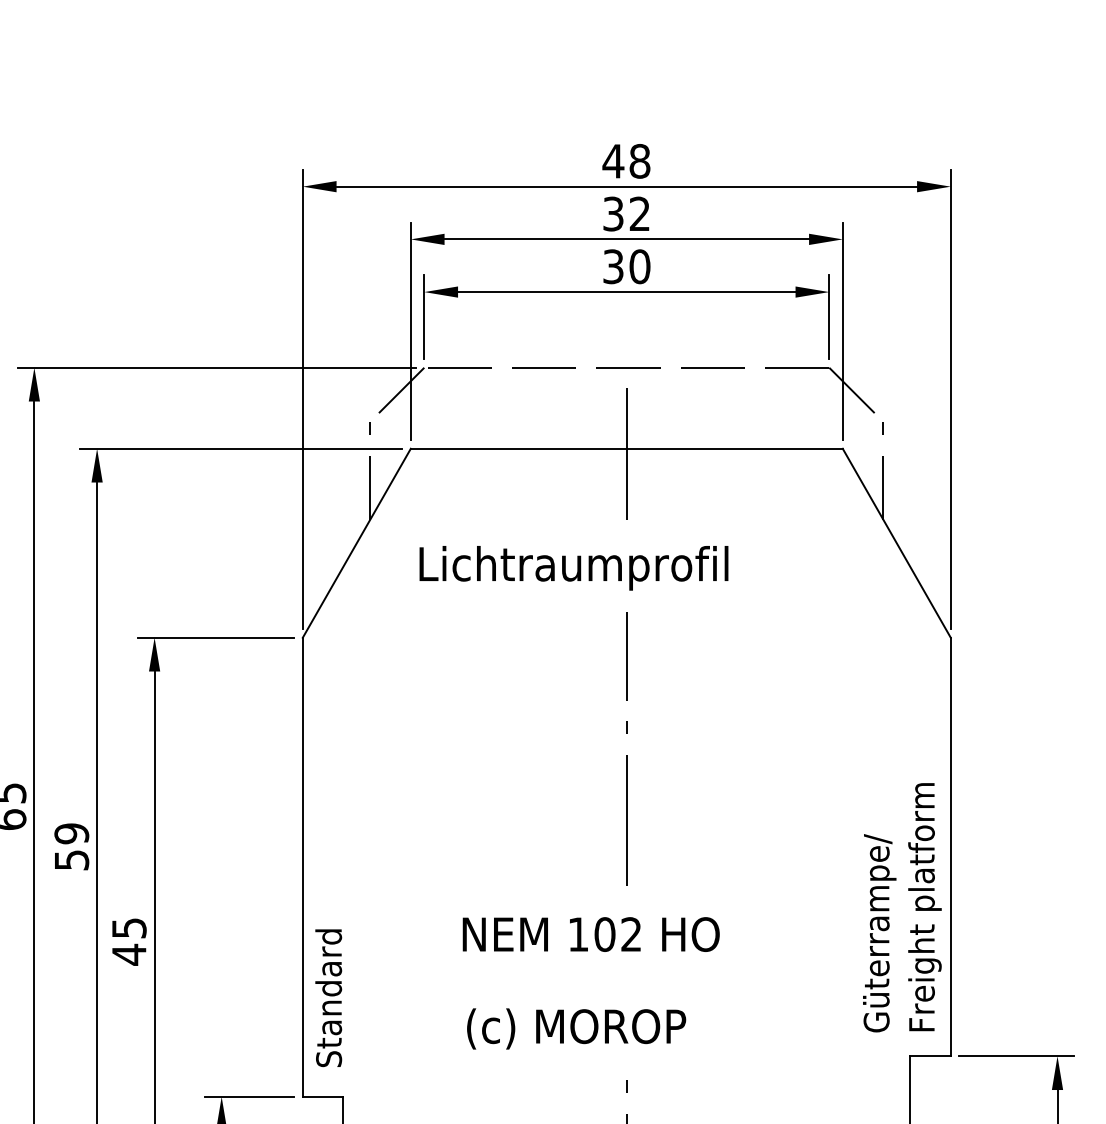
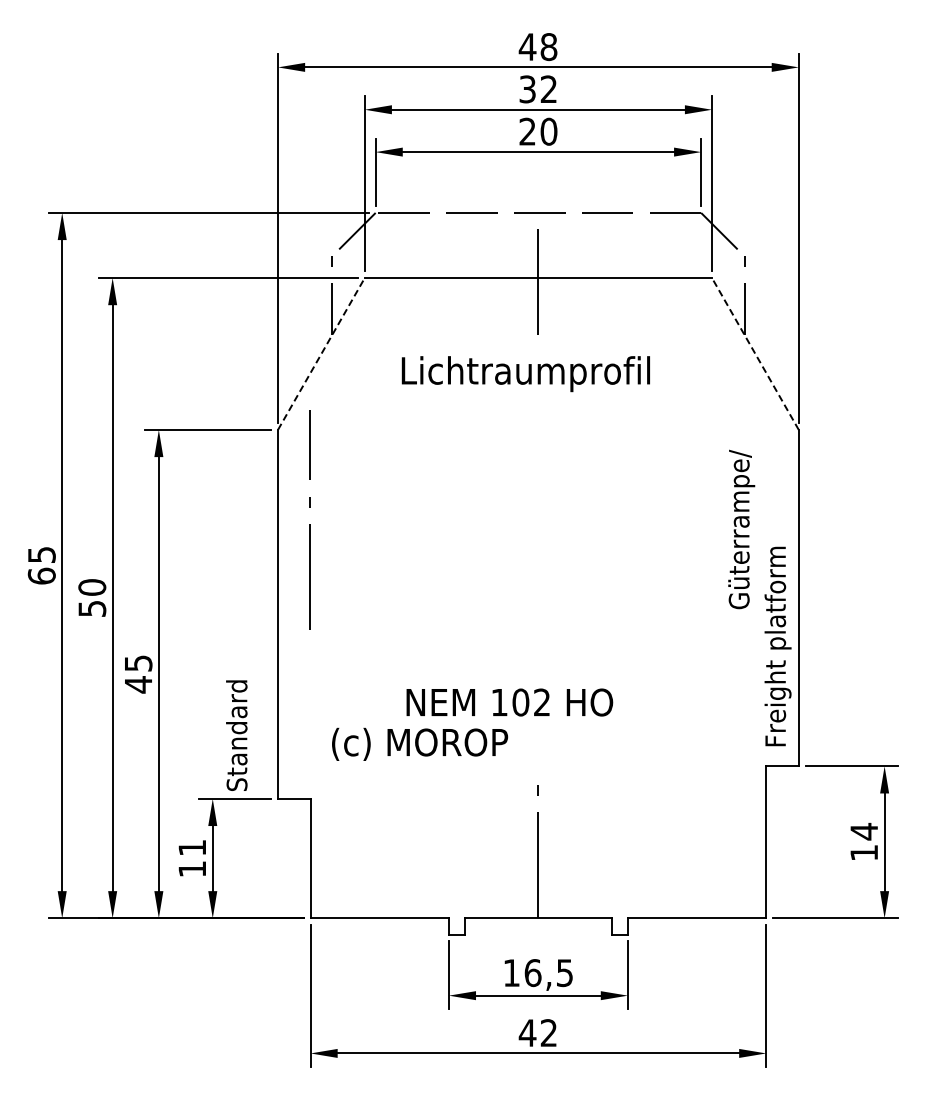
text: (613, 266) -> (527, 131), 30 -> 20
line: (356, 542) -> (321, 353), solid -> dashed
line: (896, 542) -> (755, 353), solid -> dashed
text: (573, 568) -> (525, 374), moved
line: (625, 755) -> (309, 524), moved
text: (72, 833) -> (92, 587), 59 -> 50
text: (879, 933) -> (741, 529), moved
text: (590, 934) -> (509, 702), moved
text: (328, 997) -> (236, 735), moved
text: (577, 1027) -> (420, 743), moved

